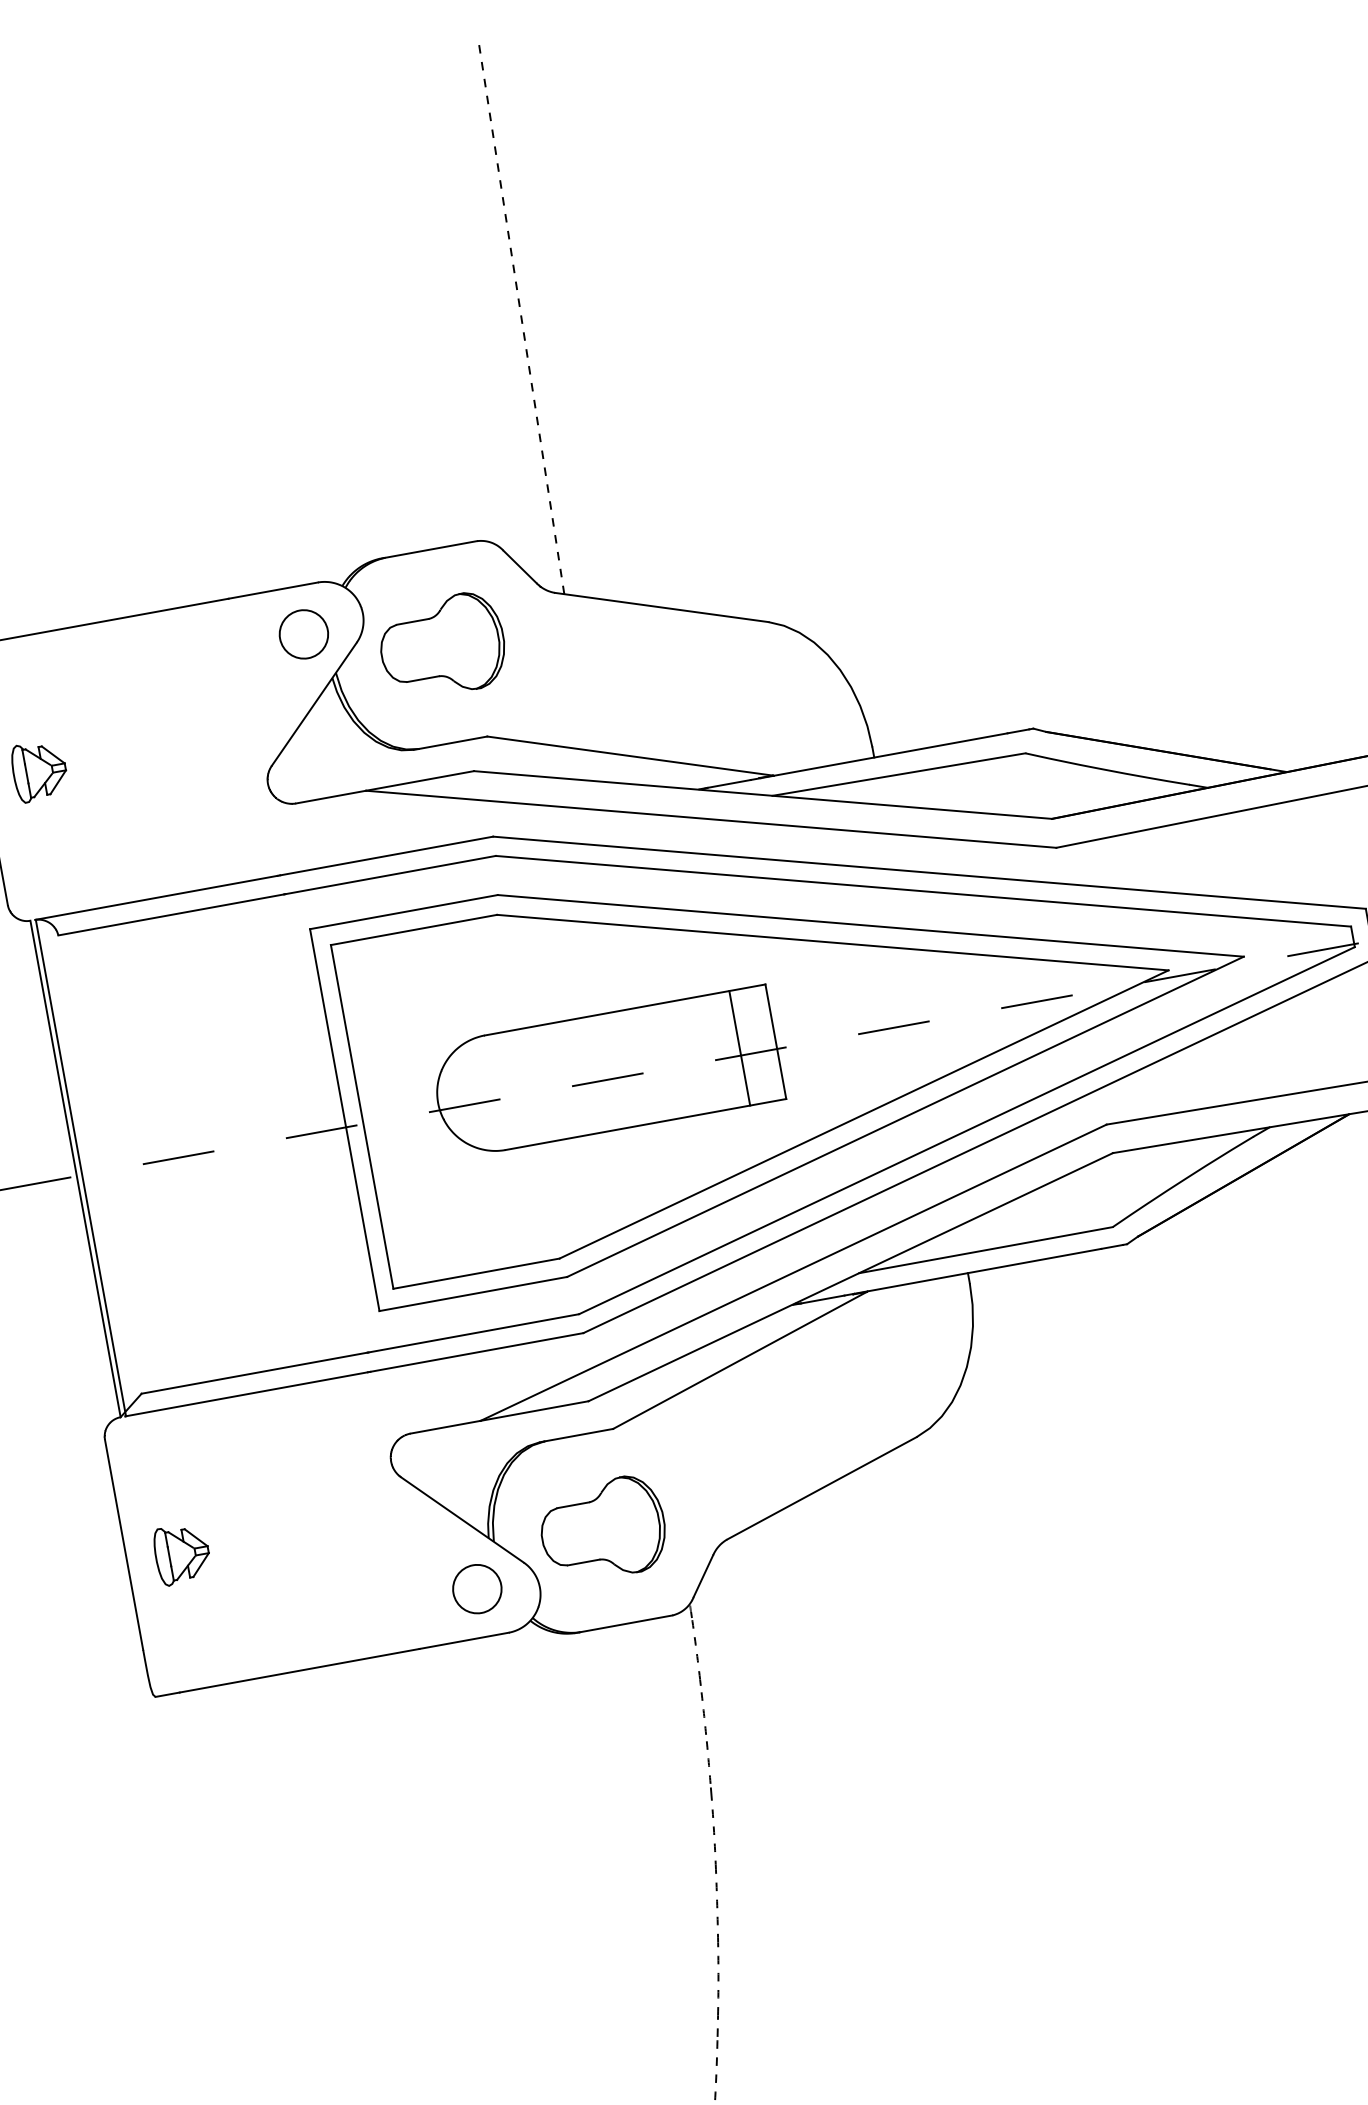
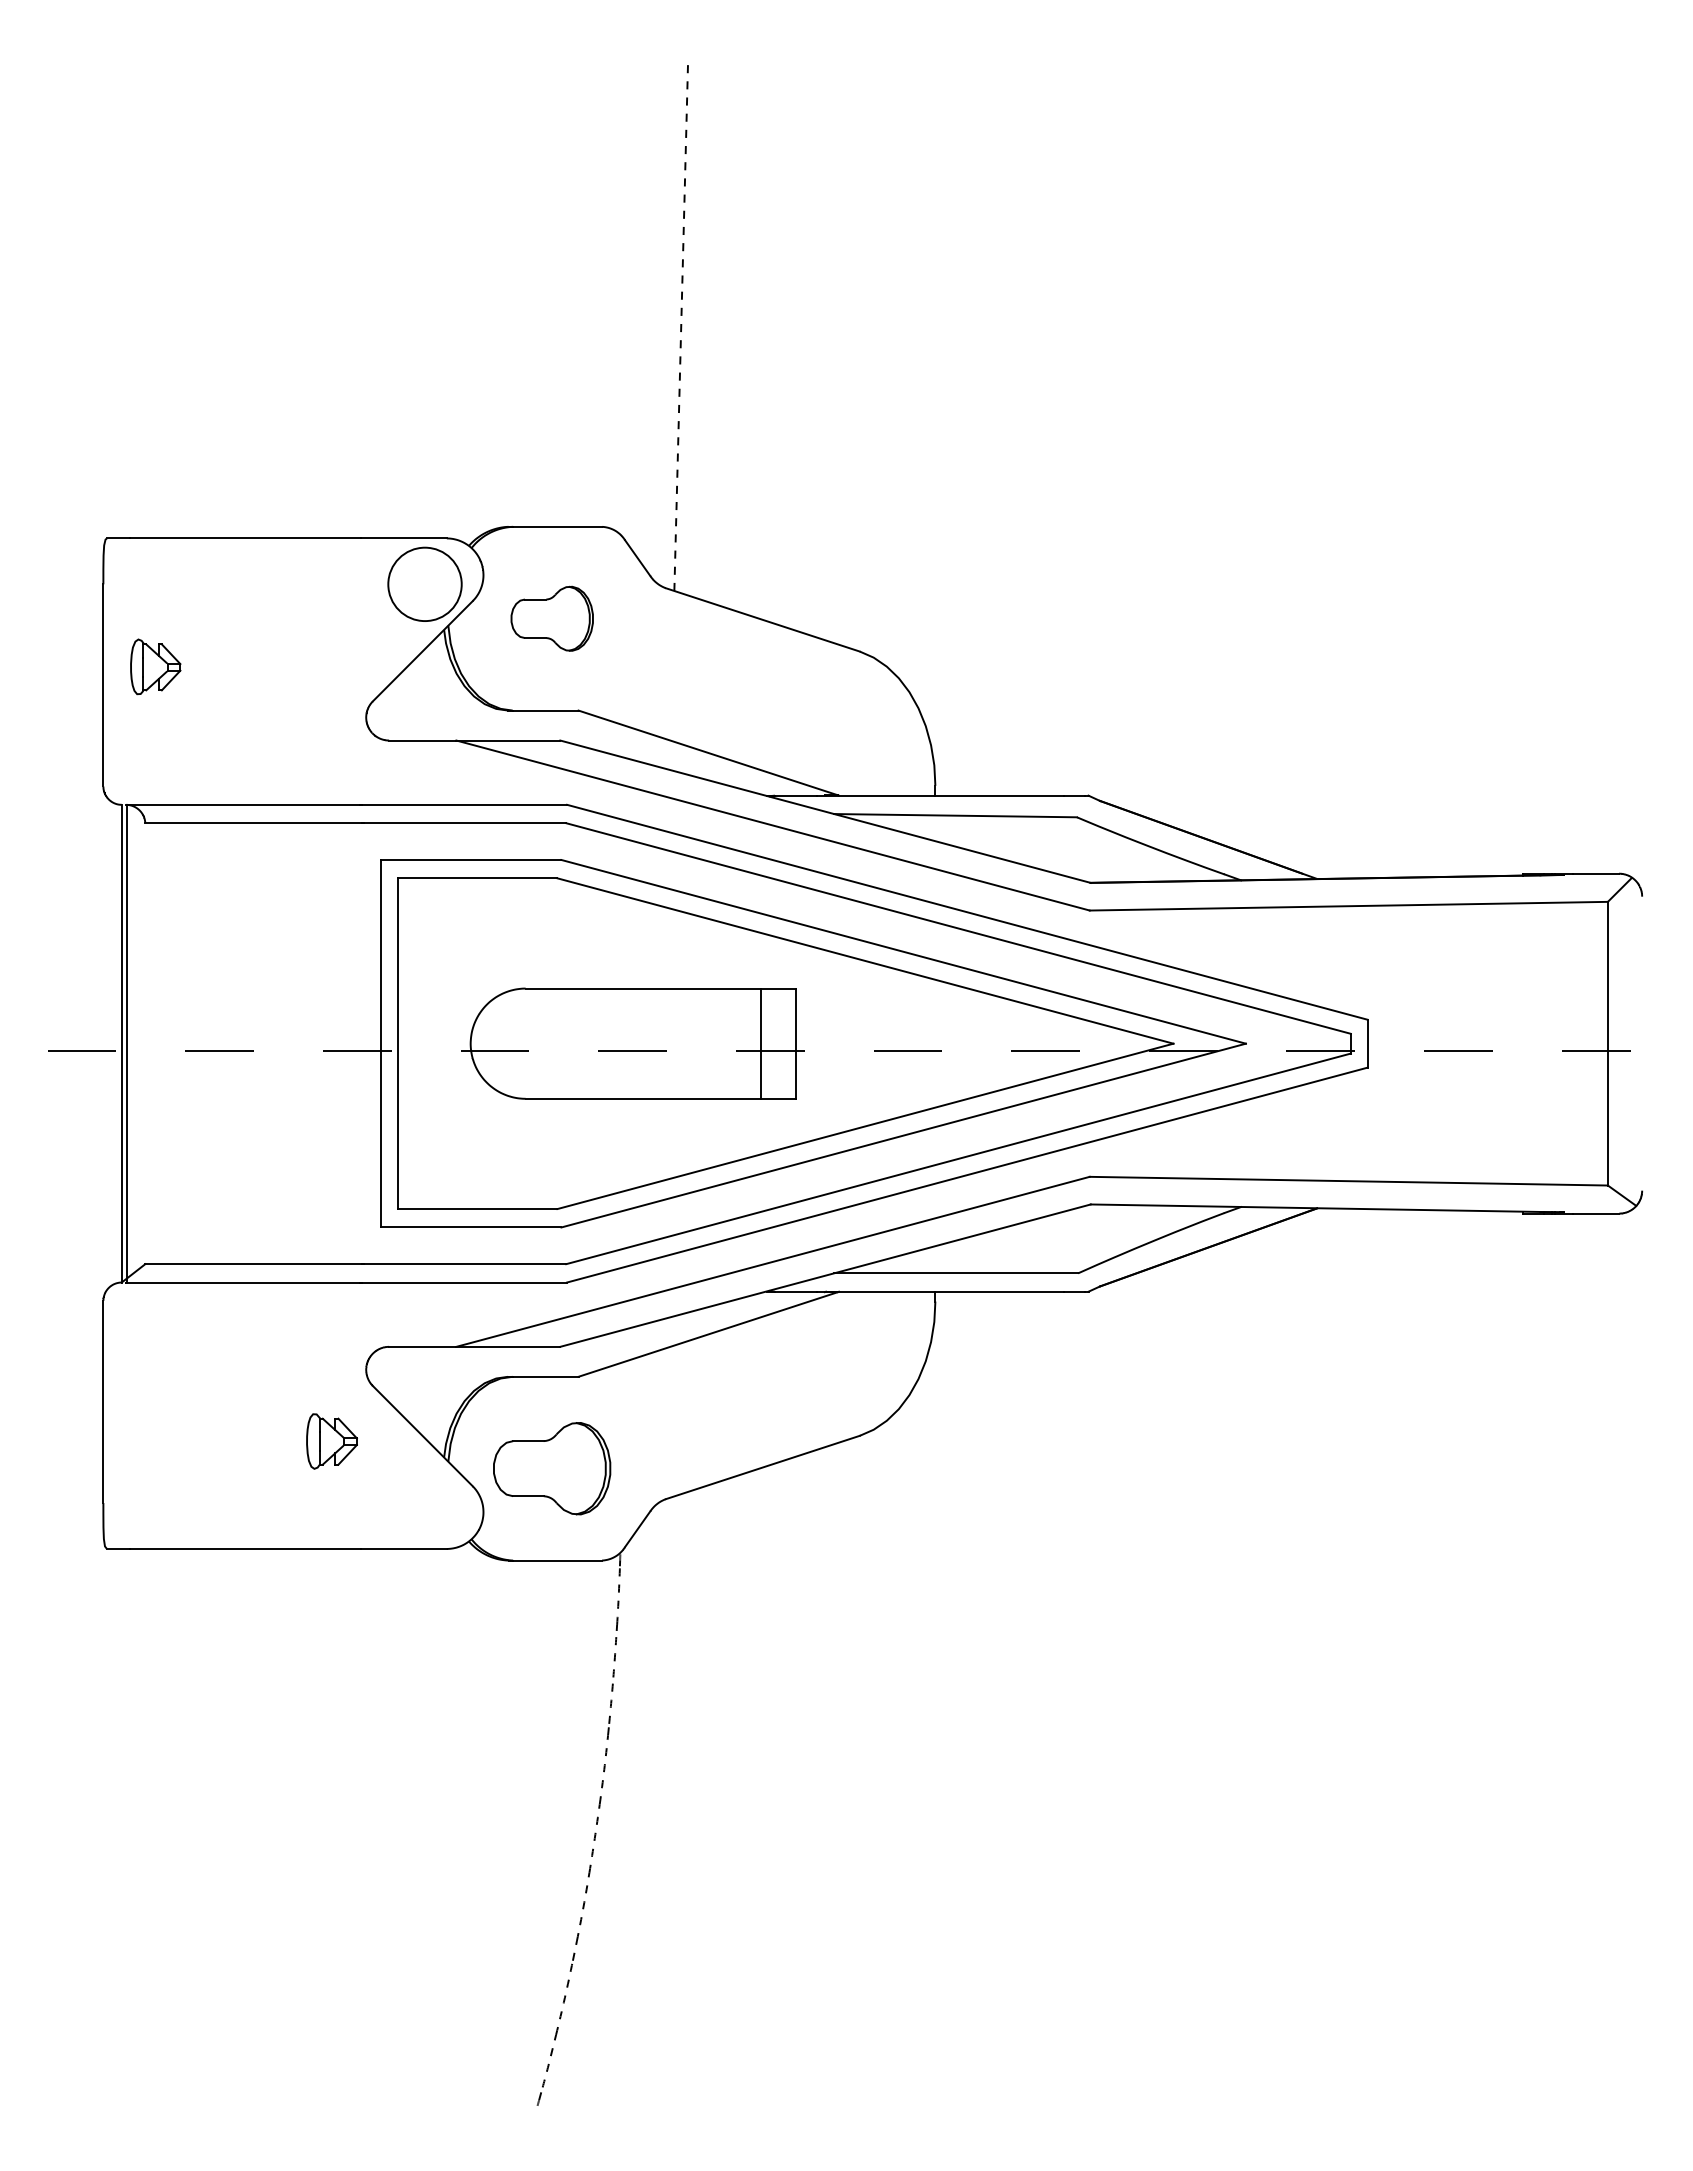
circle: (303, 634) -> (424, 584), size x1.6
part: (442, 645) -> (552, 618), size x0.7
part: (181, 1554) -> (331, 1441), moved
circle: (476, 1588) -> (424, 1502), removed

